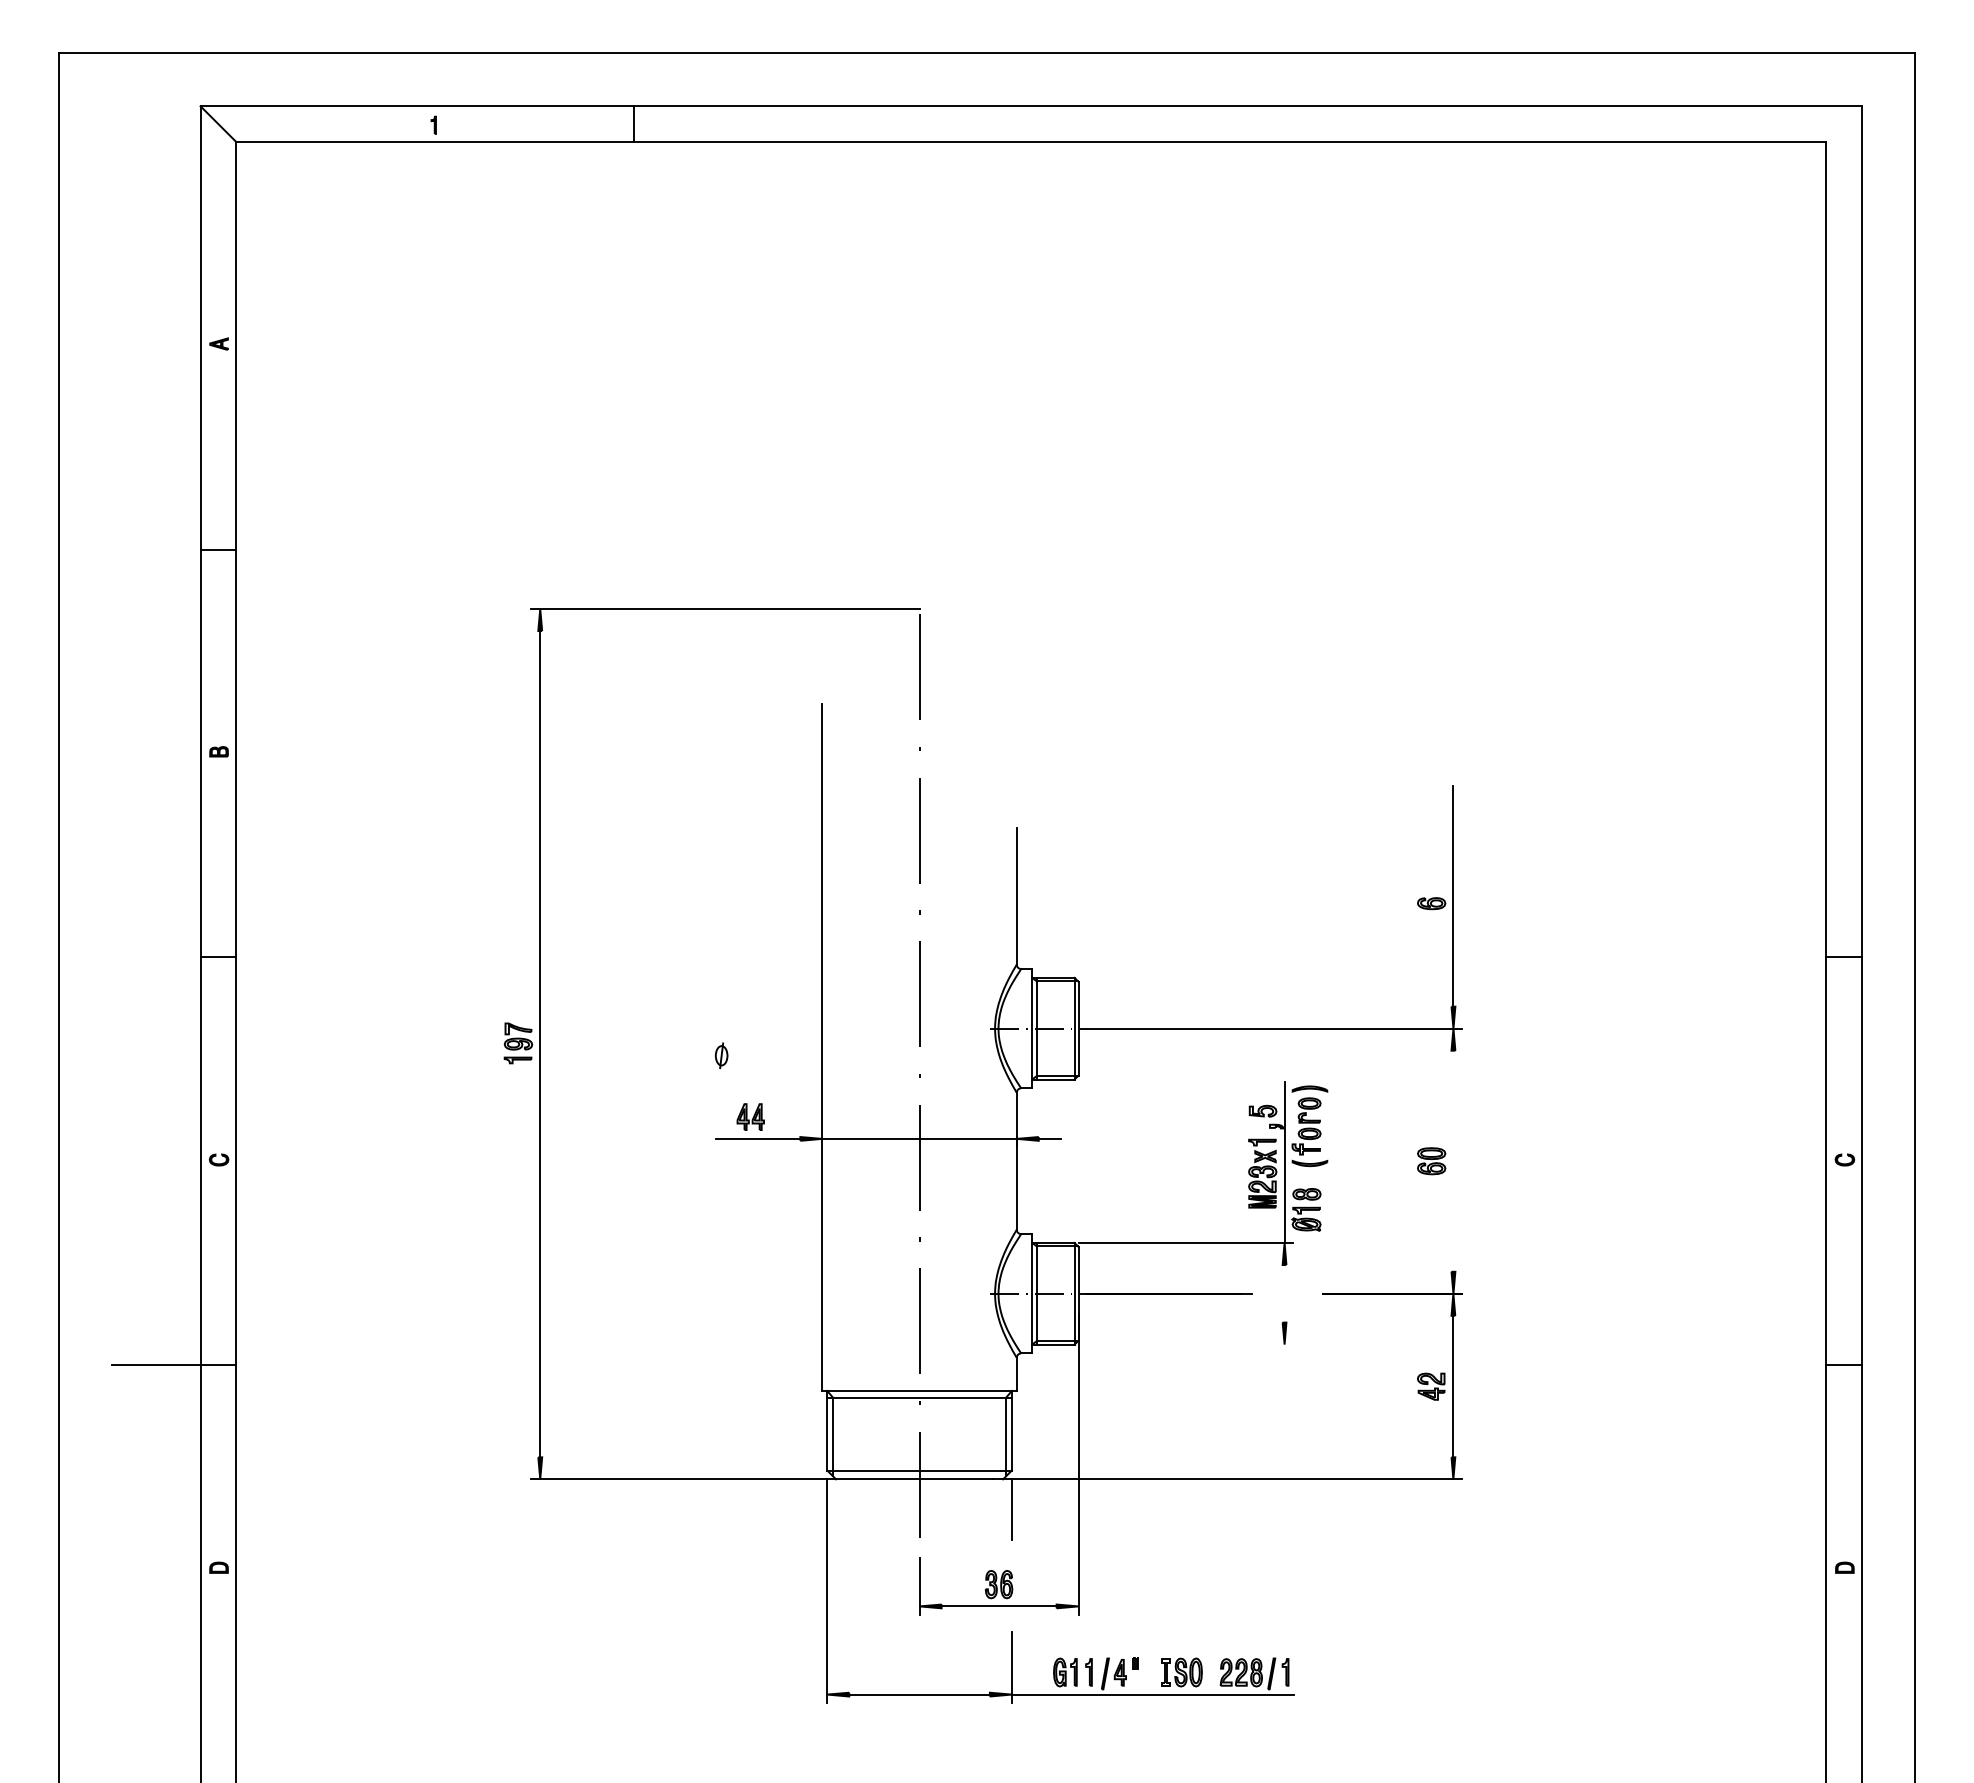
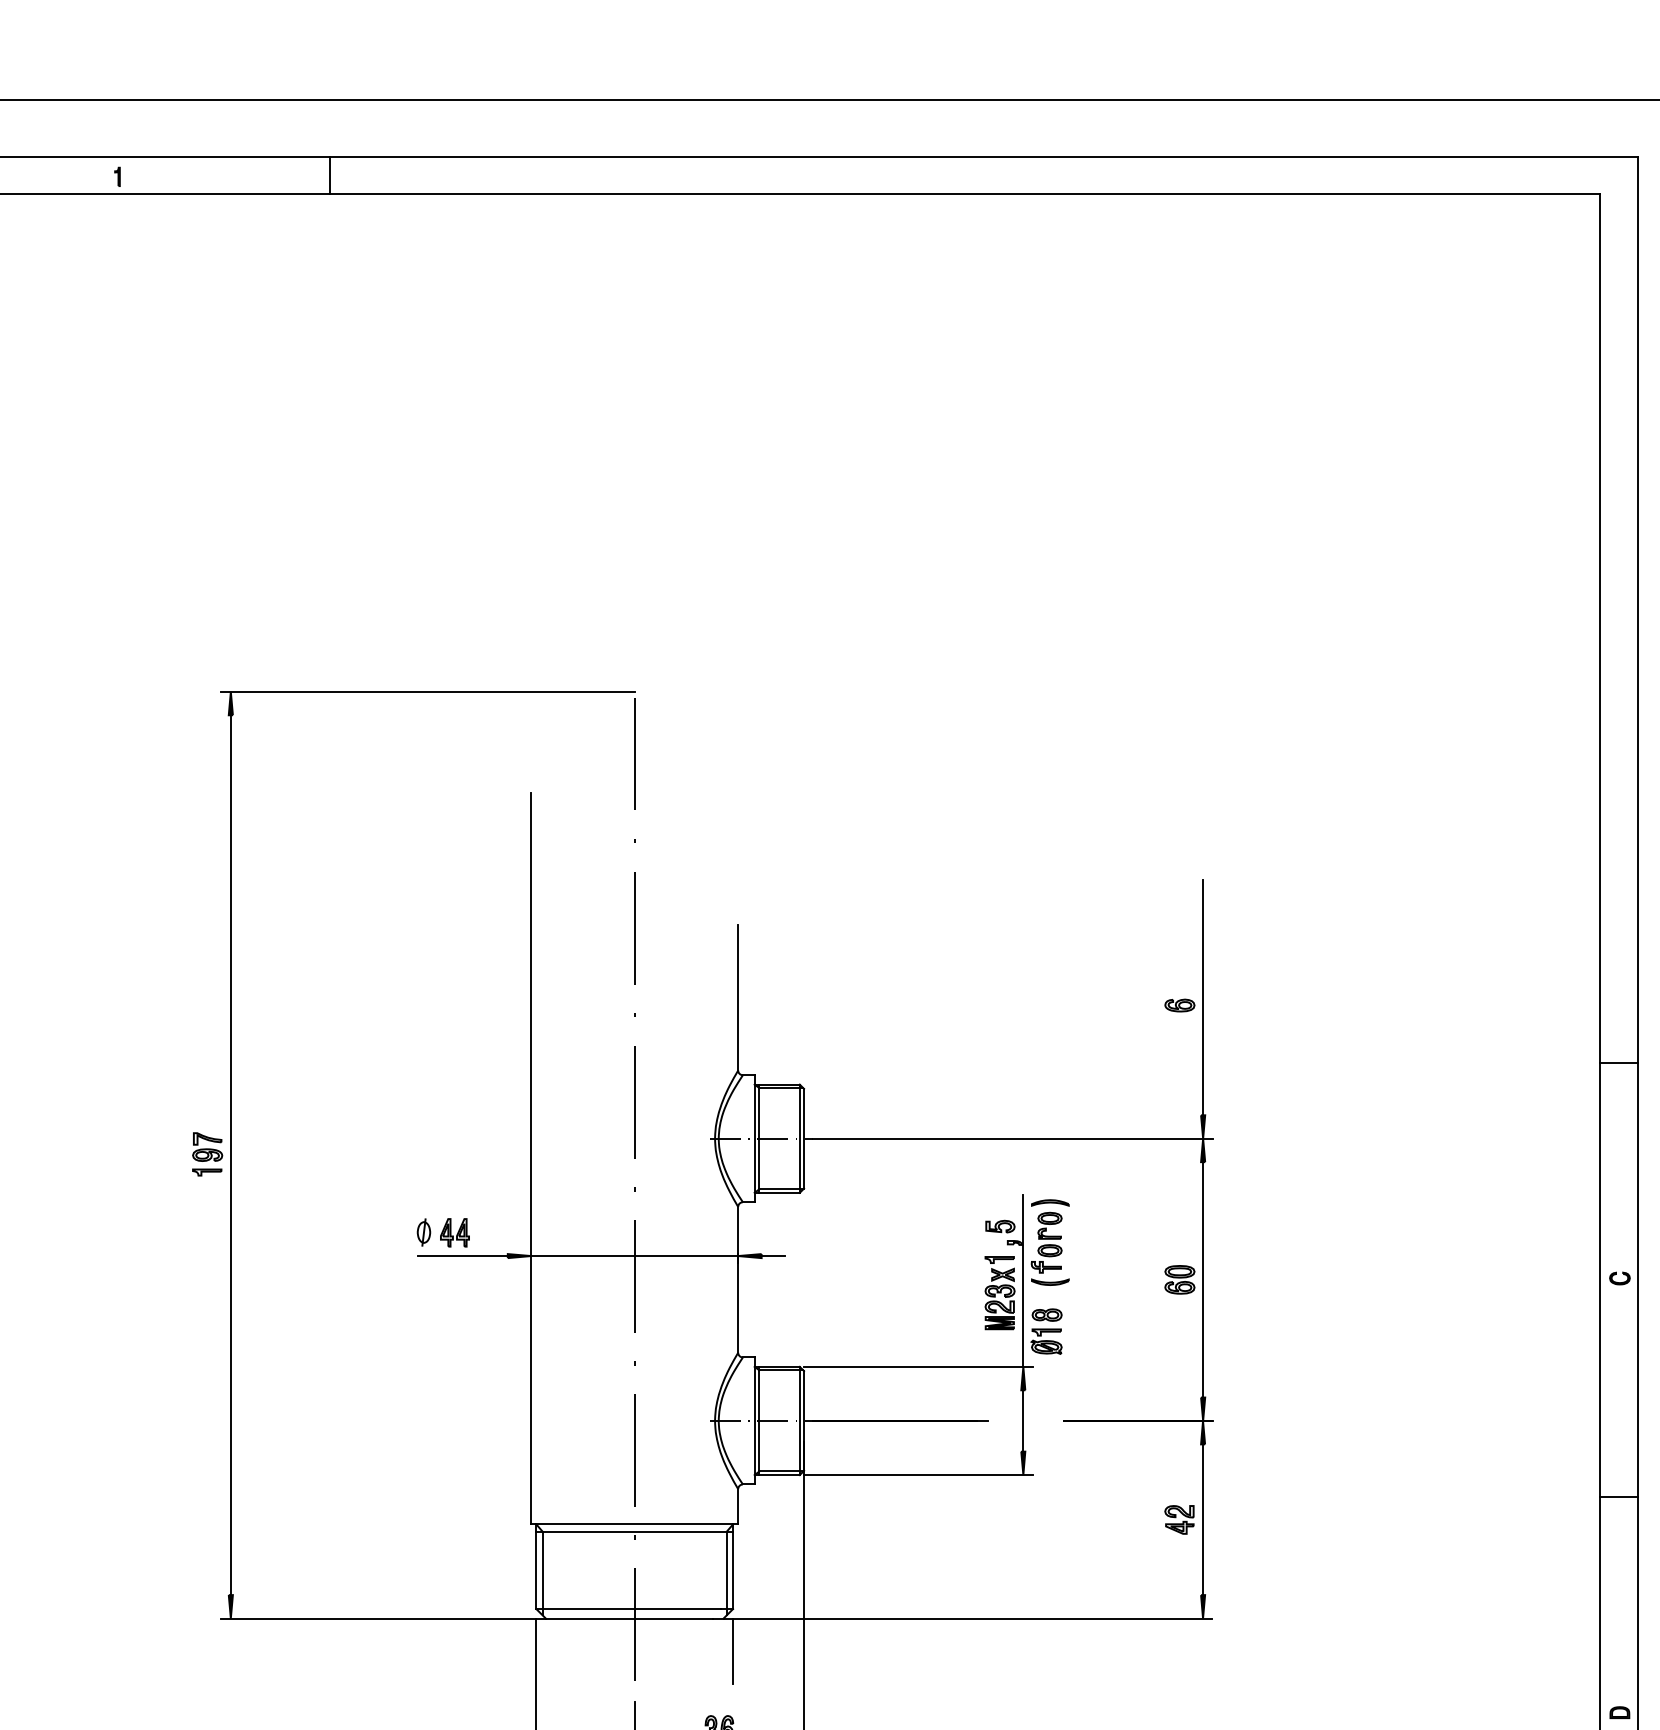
part: (721, 1055) -> (423, 1232), moved
line: (1453, 1160) -> (1203, 1279), added
line: (1284, 1293) -> (1023, 1420), added
line: (1185, 1344) -> (917, 1474), added

